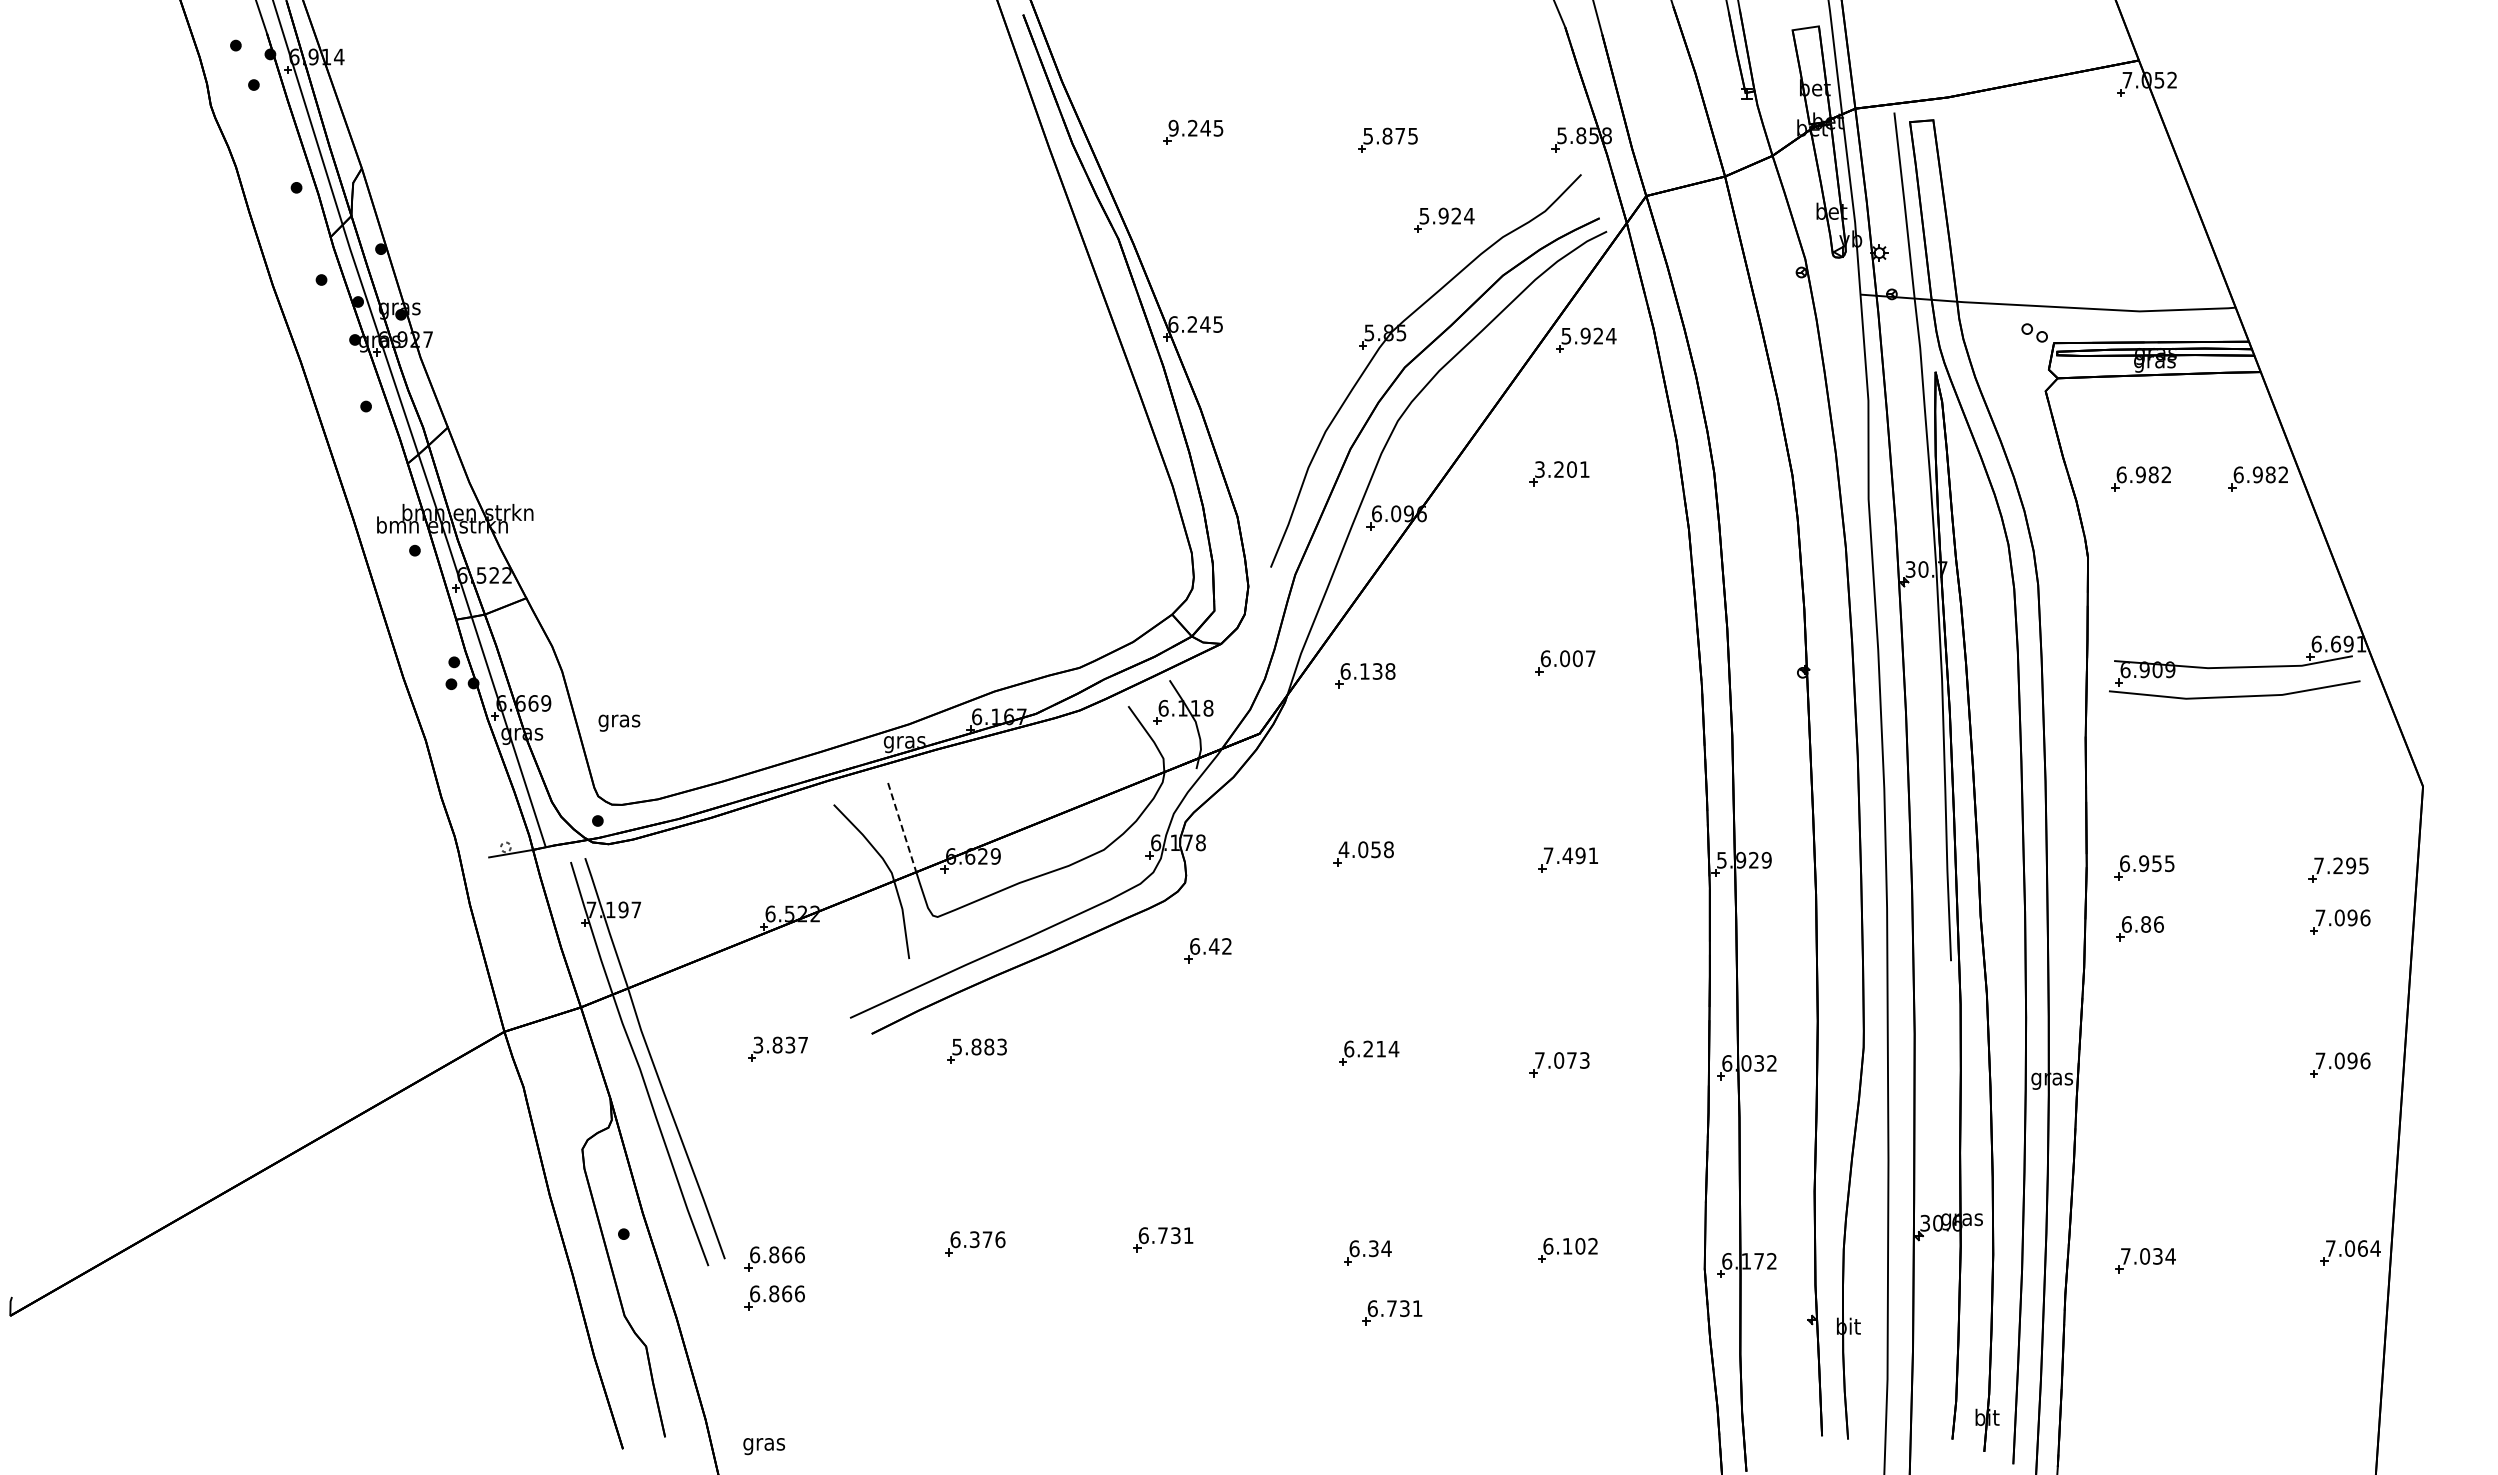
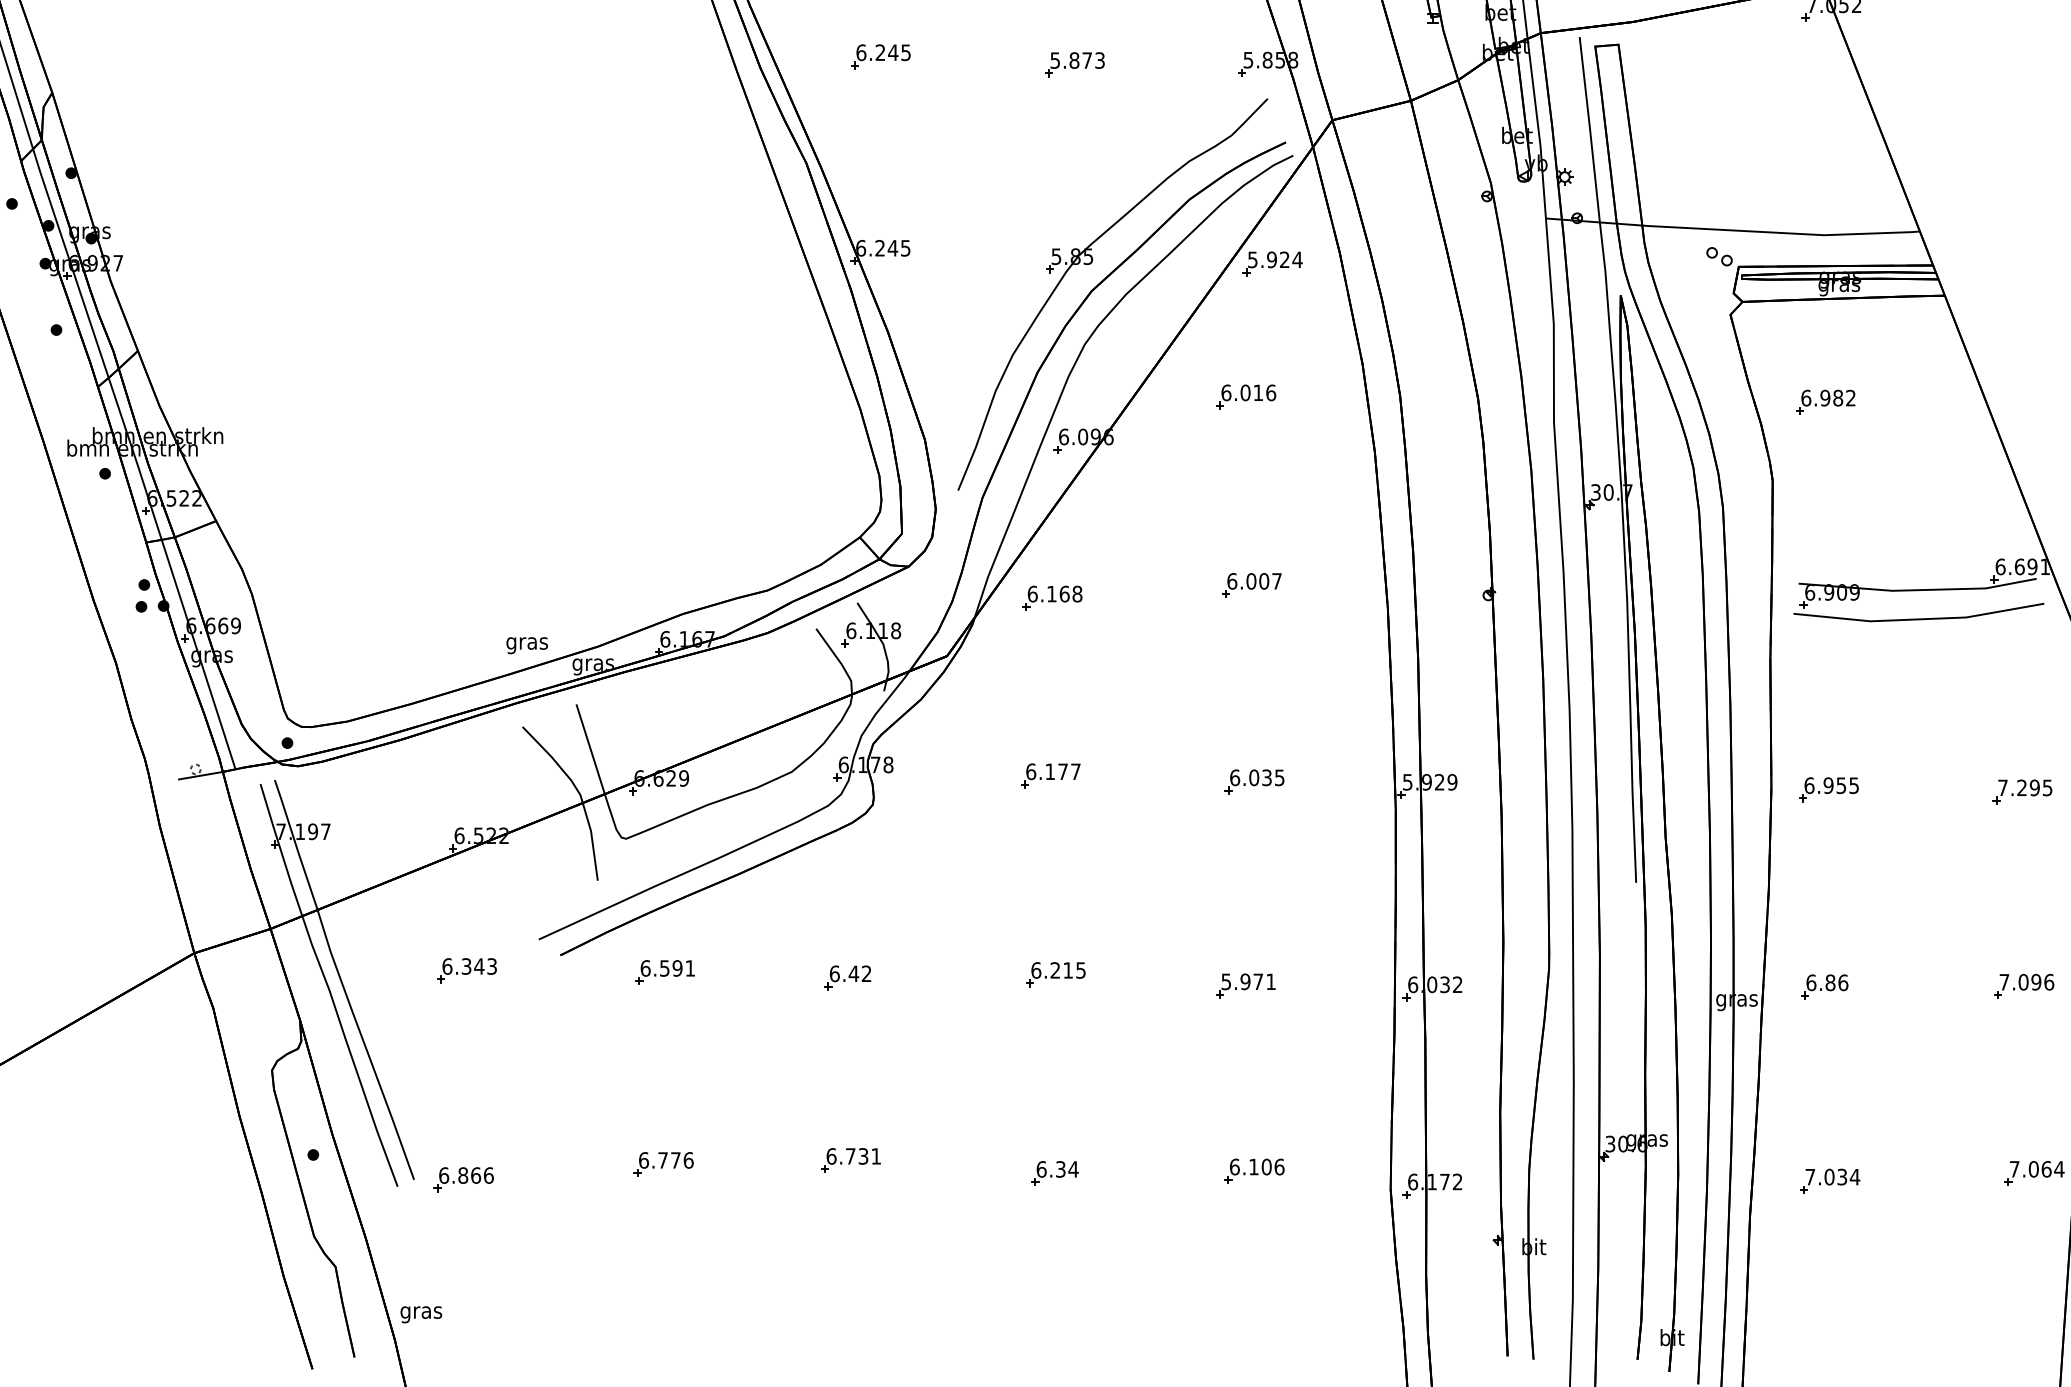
text: (1173, 127) -> (861, 51), 9.245 -> 6.245
text: (1412, 135) -> (1099, 59), 5.875 -> 5.873
part: (1444, 219) -> (1131, 143), removed
text: (1562, 469) -> (1248, 392), 3.201 -> 6.016
part: (2257, 478) -> (1941, 401), removed
text: (1377, 671) -> (1064, 594), 6.138 -> 6.168
text: (619, 722) -> (527, 644), moved
line: (902, 827) -> (591, 749), dashed -> solid
text: (1365, 849) -> (1052, 771), 4.058 -> 6.177
text: (1570, 855) -> (1256, 777), 7.491 -> 6.035
part: (2340, 921) -> (2024, 843), removed
part: (2139, 928) -> (1823, 986), moved
part: (1207, 950) -> (847, 977), moved
text: (780, 1044) -> (469, 965), 3.837 -> 6.343
text: (979, 1046) -> (667, 967), 5.883 -> 6.591
text: (1393, 1049) -> (1080, 970), 6.214 -> 6.215
text: (1562, 1060) -> (1248, 981), 7.073 -> 5.971
text: (974, 1239) -> (662, 1160), 6.376 -> 6.776
text: (1593, 1245) -> (1279, 1166), 6.102 -> 6.106
part: (774, 1297) -> (463, 1218), removed
part: (1392, 1312) -> (1079, 1233), removed
text: (764, 1446) -> (421, 1314), moved

